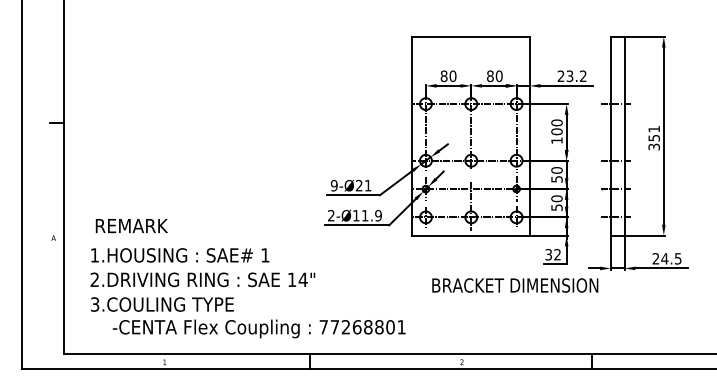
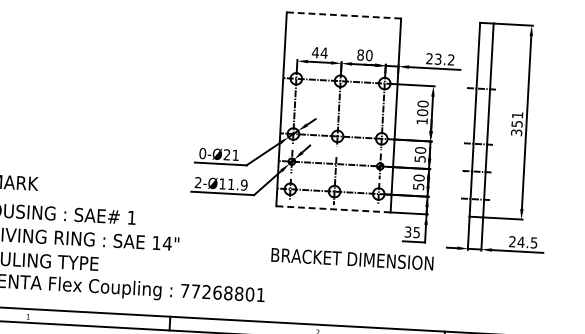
line: (471, 36) -> (344, 15), solid -> dashed
text: (448, 76) -> (319, 53), 80 -> 44
text: (333, 185) -> (201, 153), 9-Ø21 -> 0-Ø21
line: (471, 235) -> (333, 209), solid -> dashed
text: (557, 254) -> (416, 232), 32 -> 35
text: (515, 285) -> (352, 259), moved

